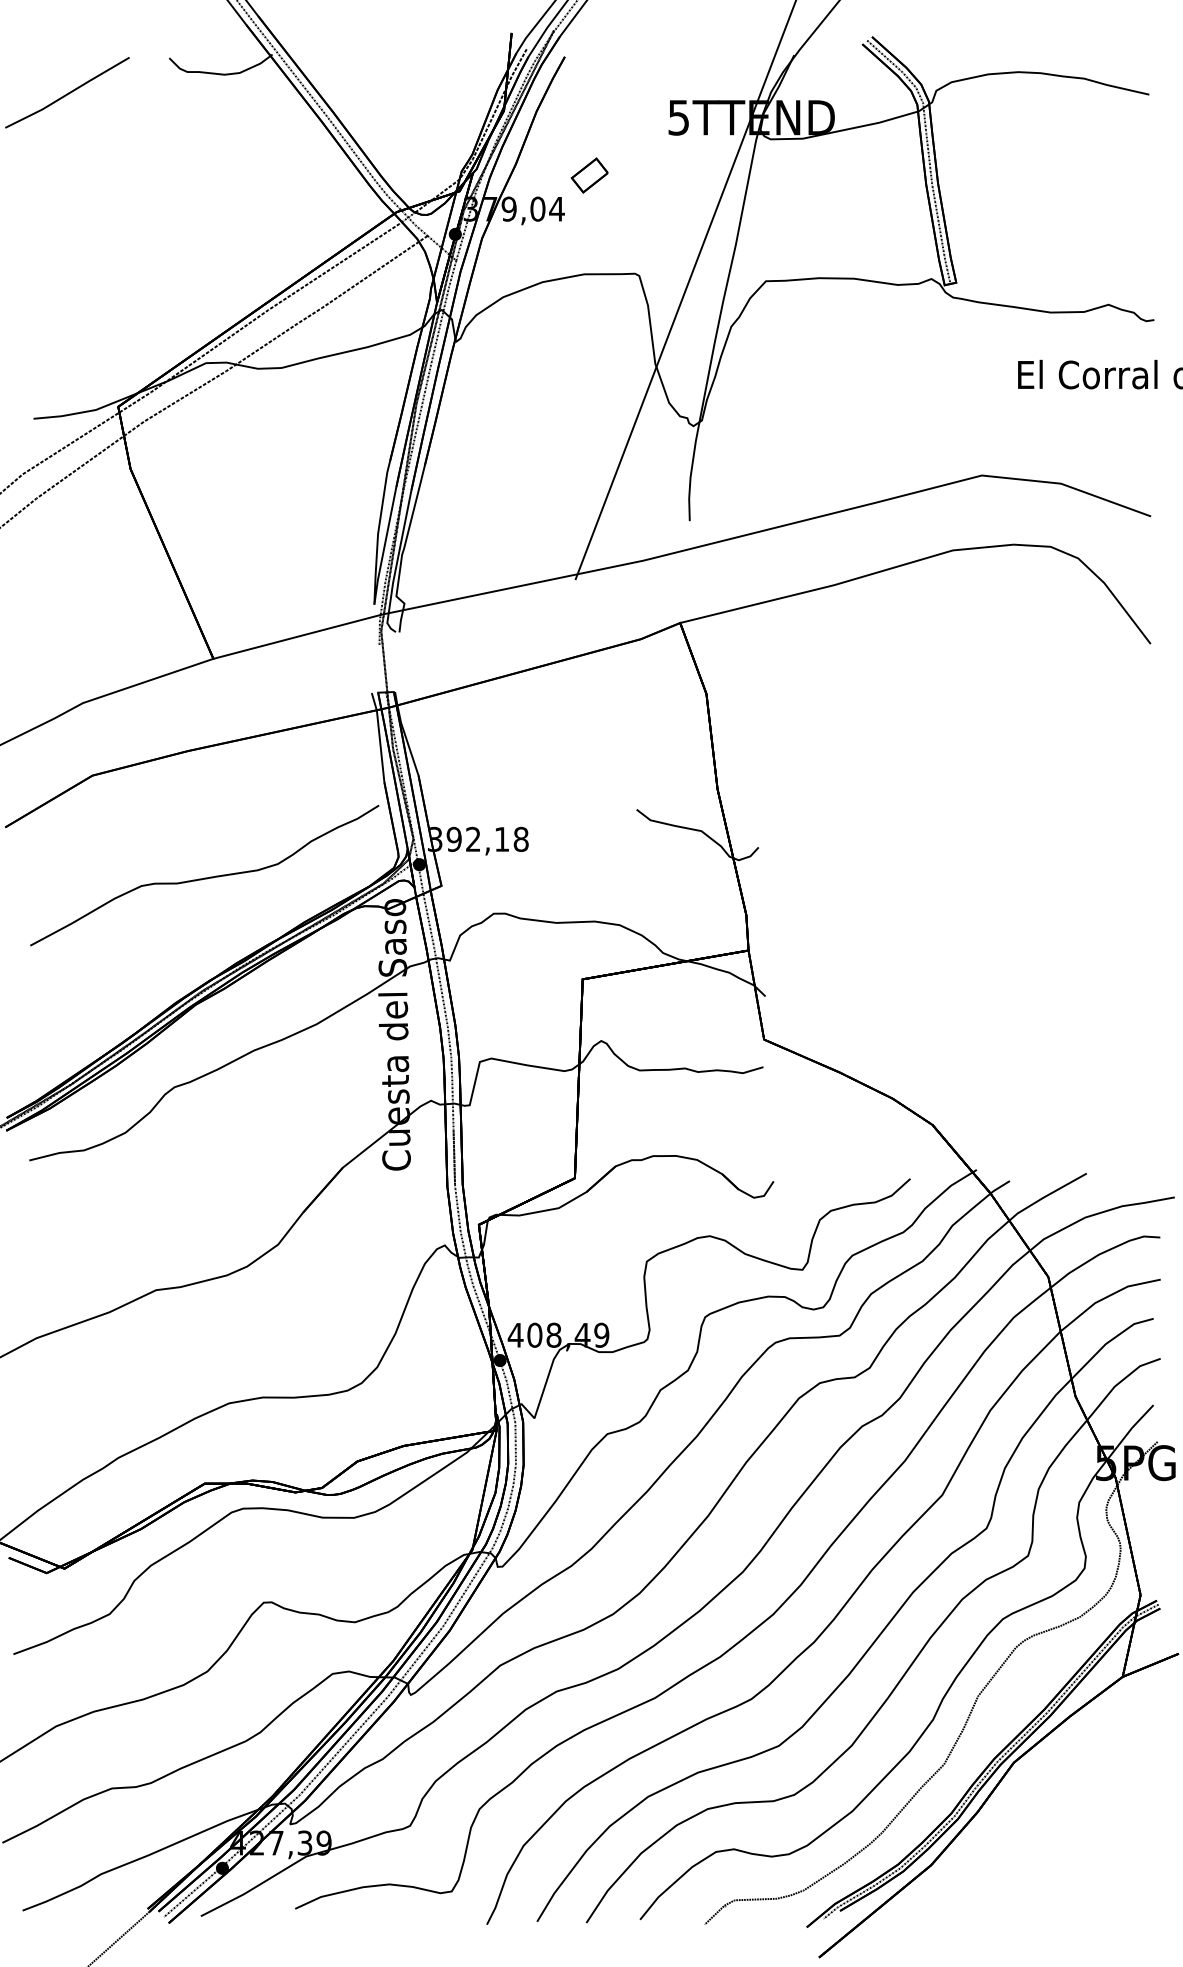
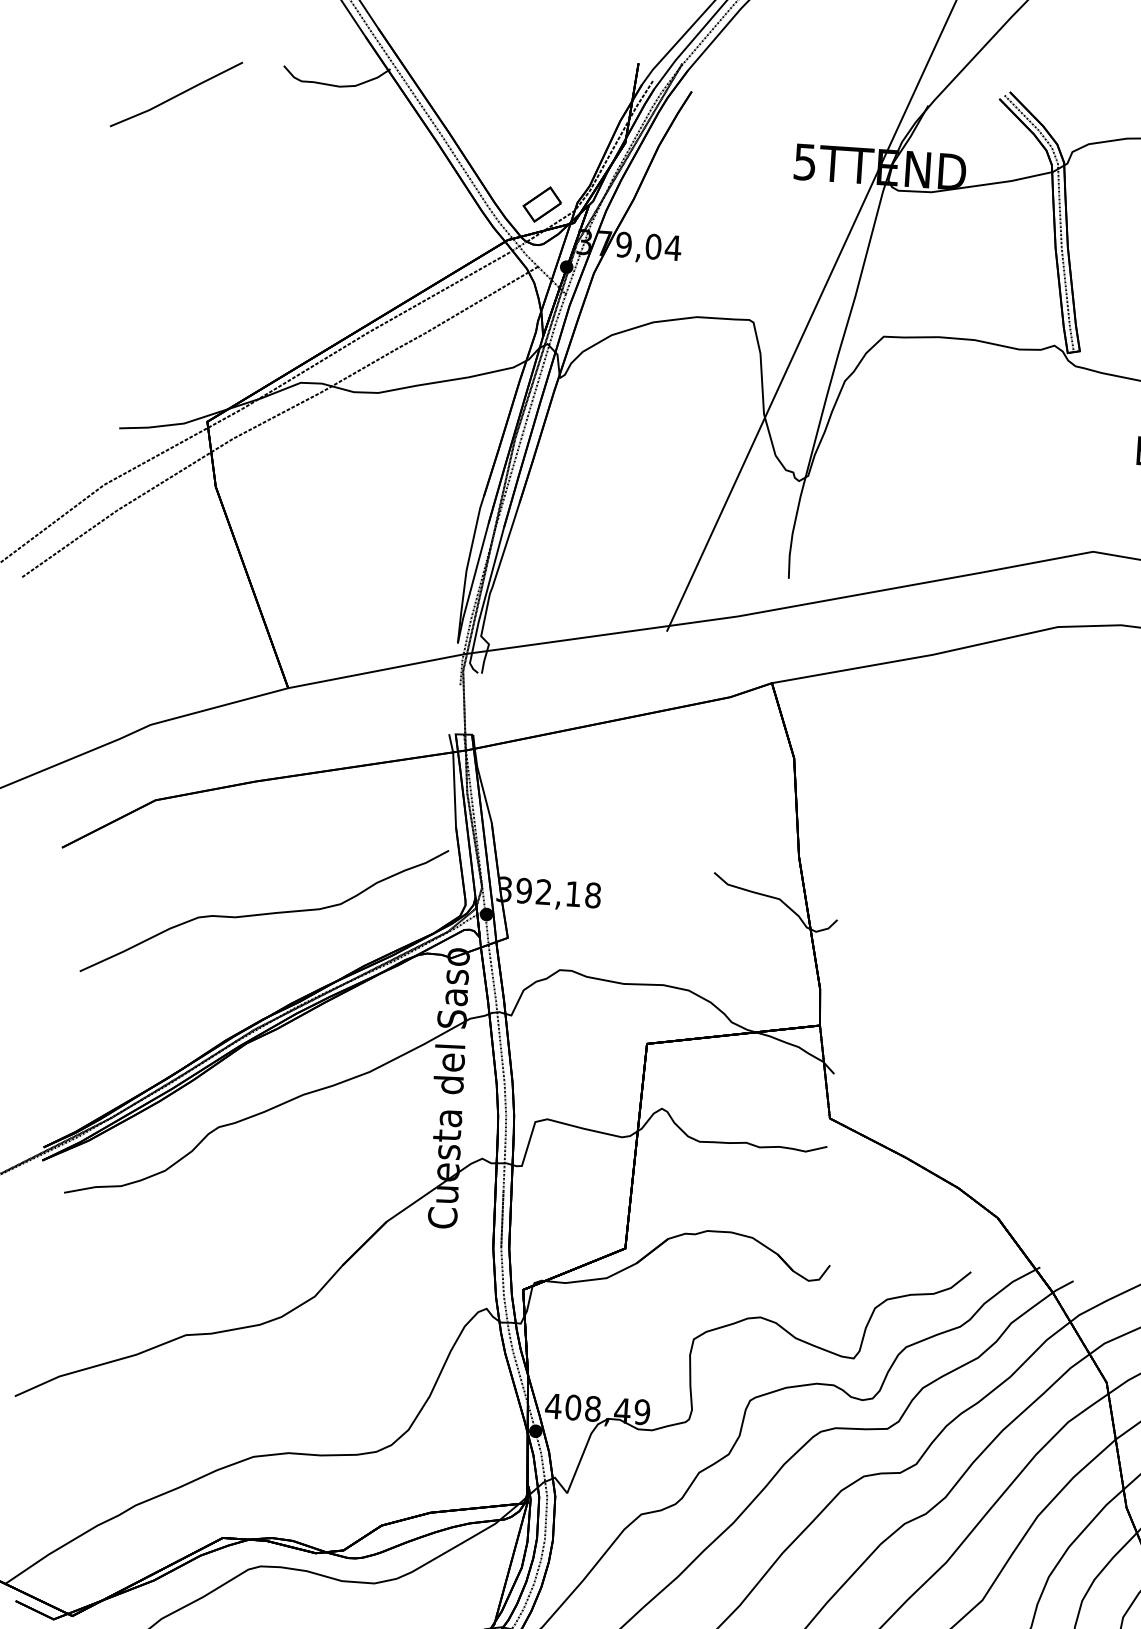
part: (589, 175) -> (542, 204), moved

